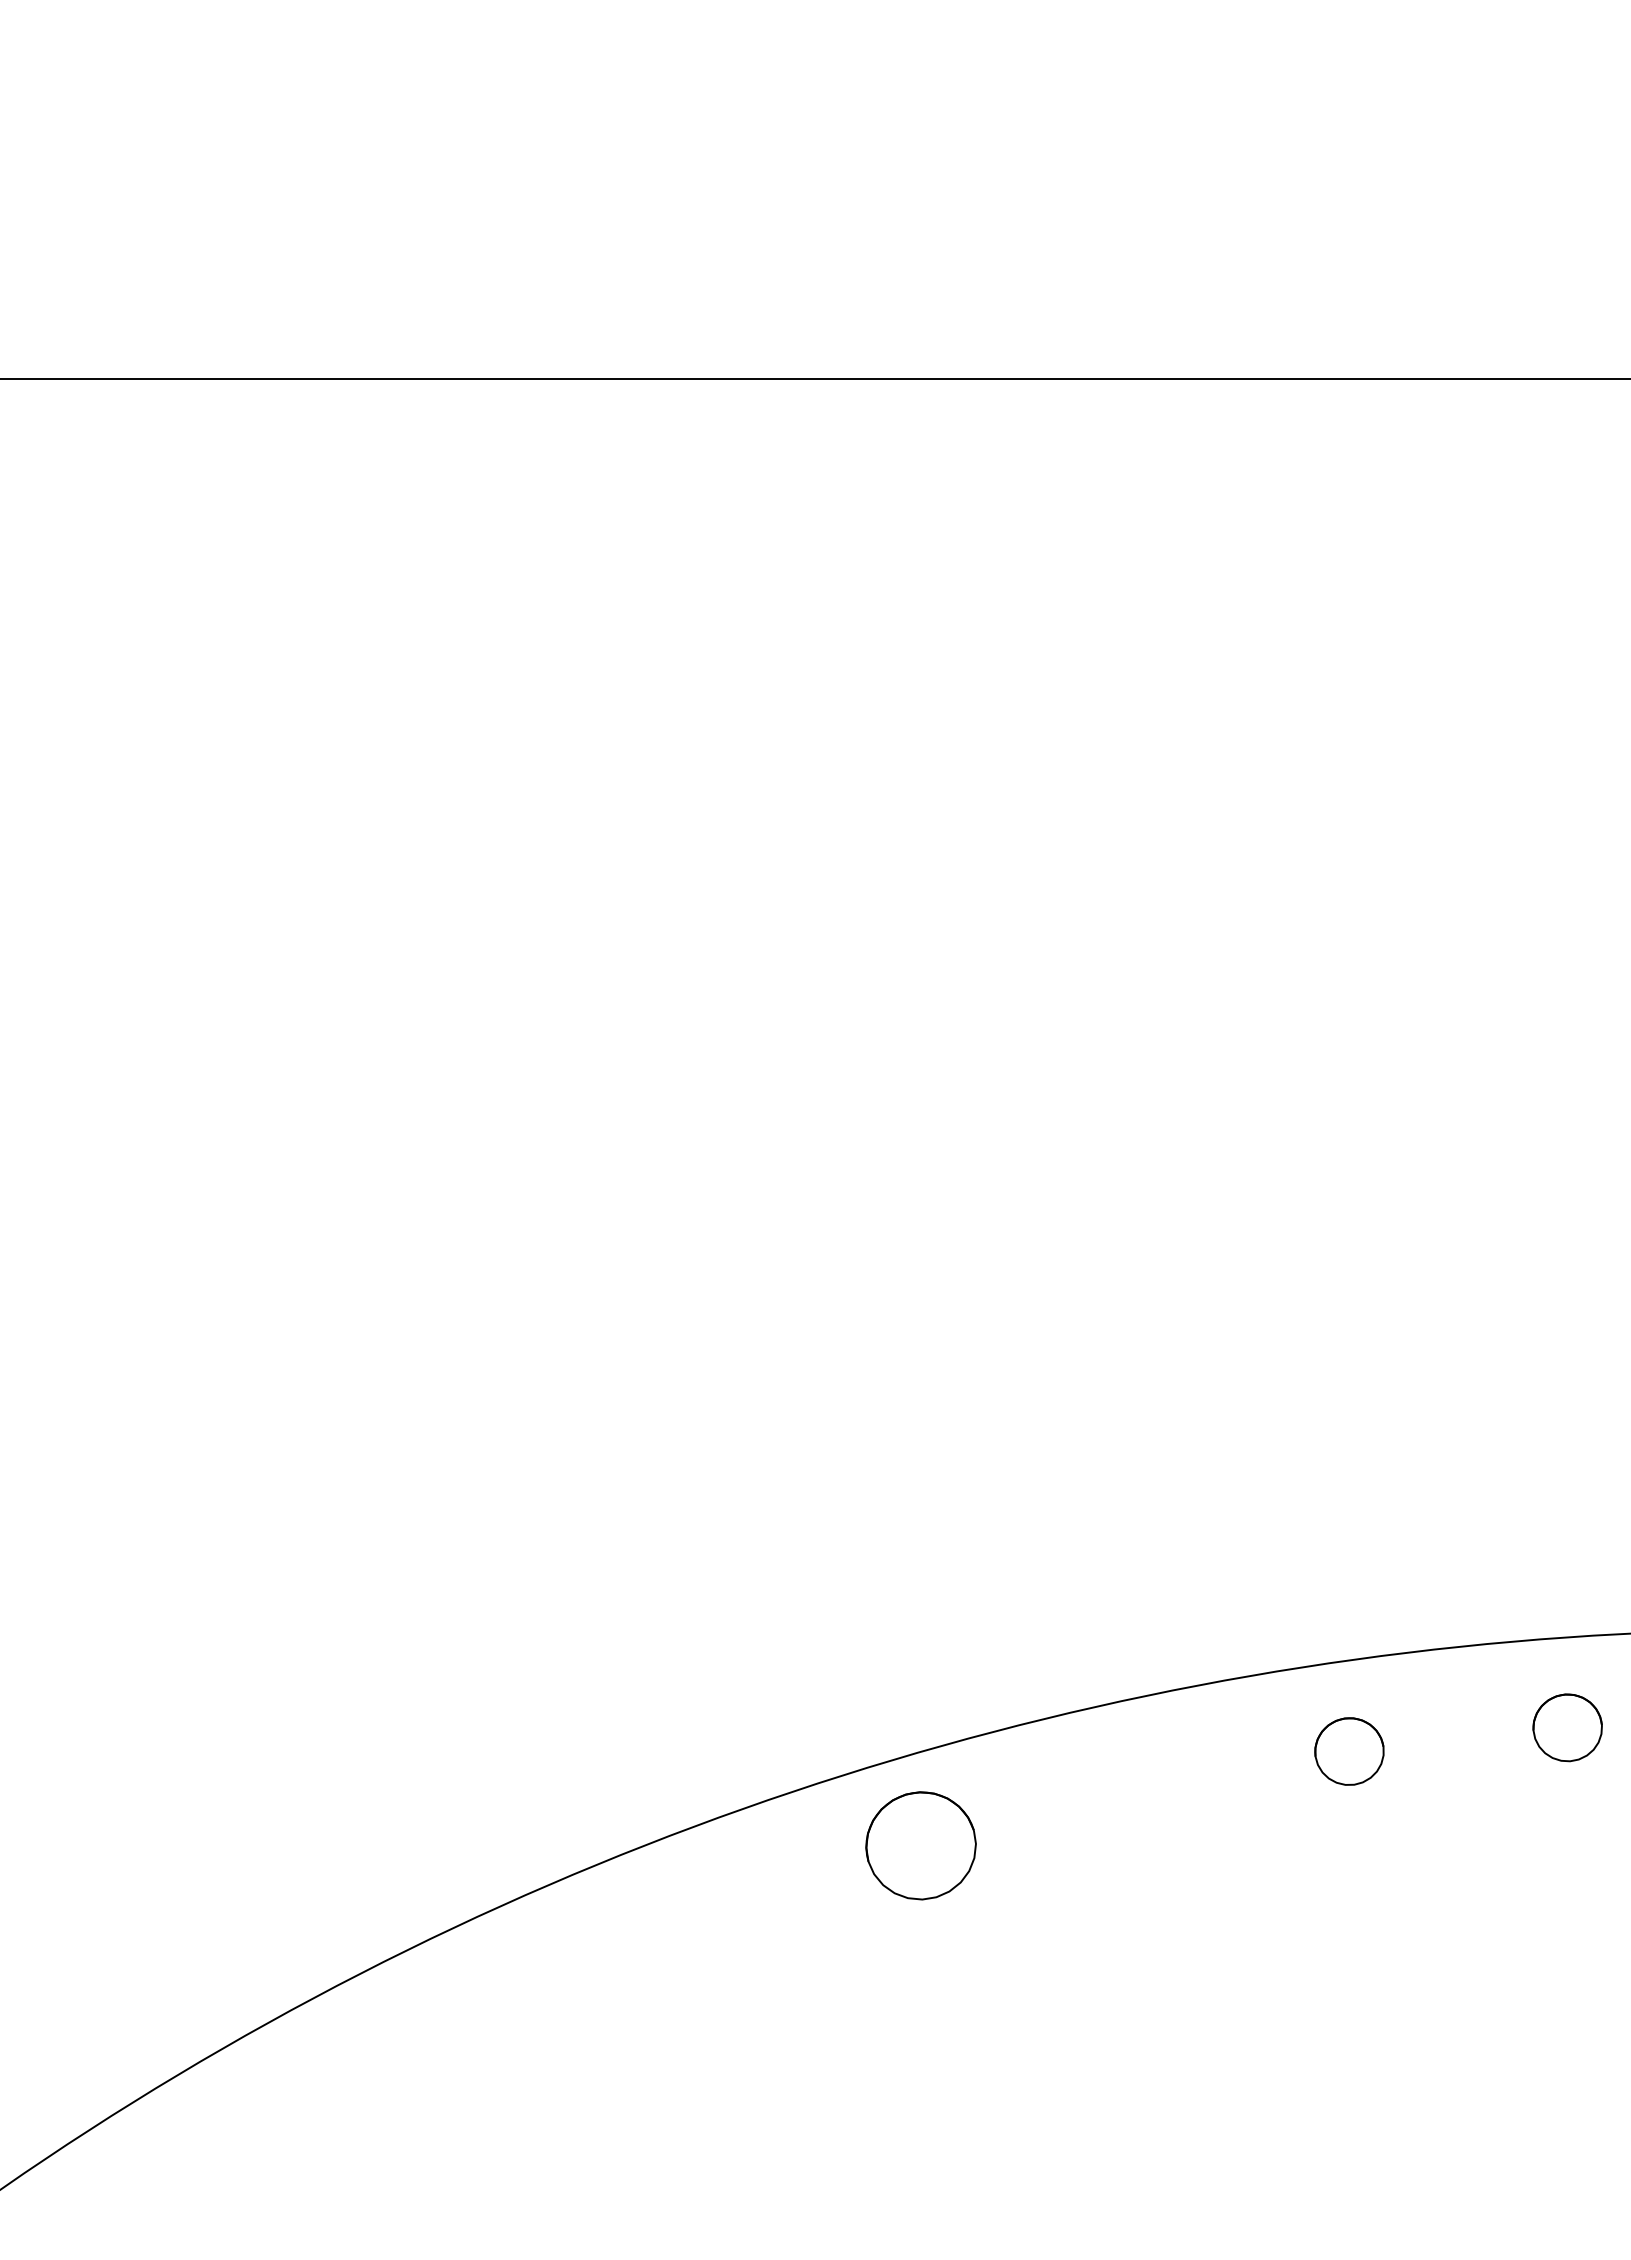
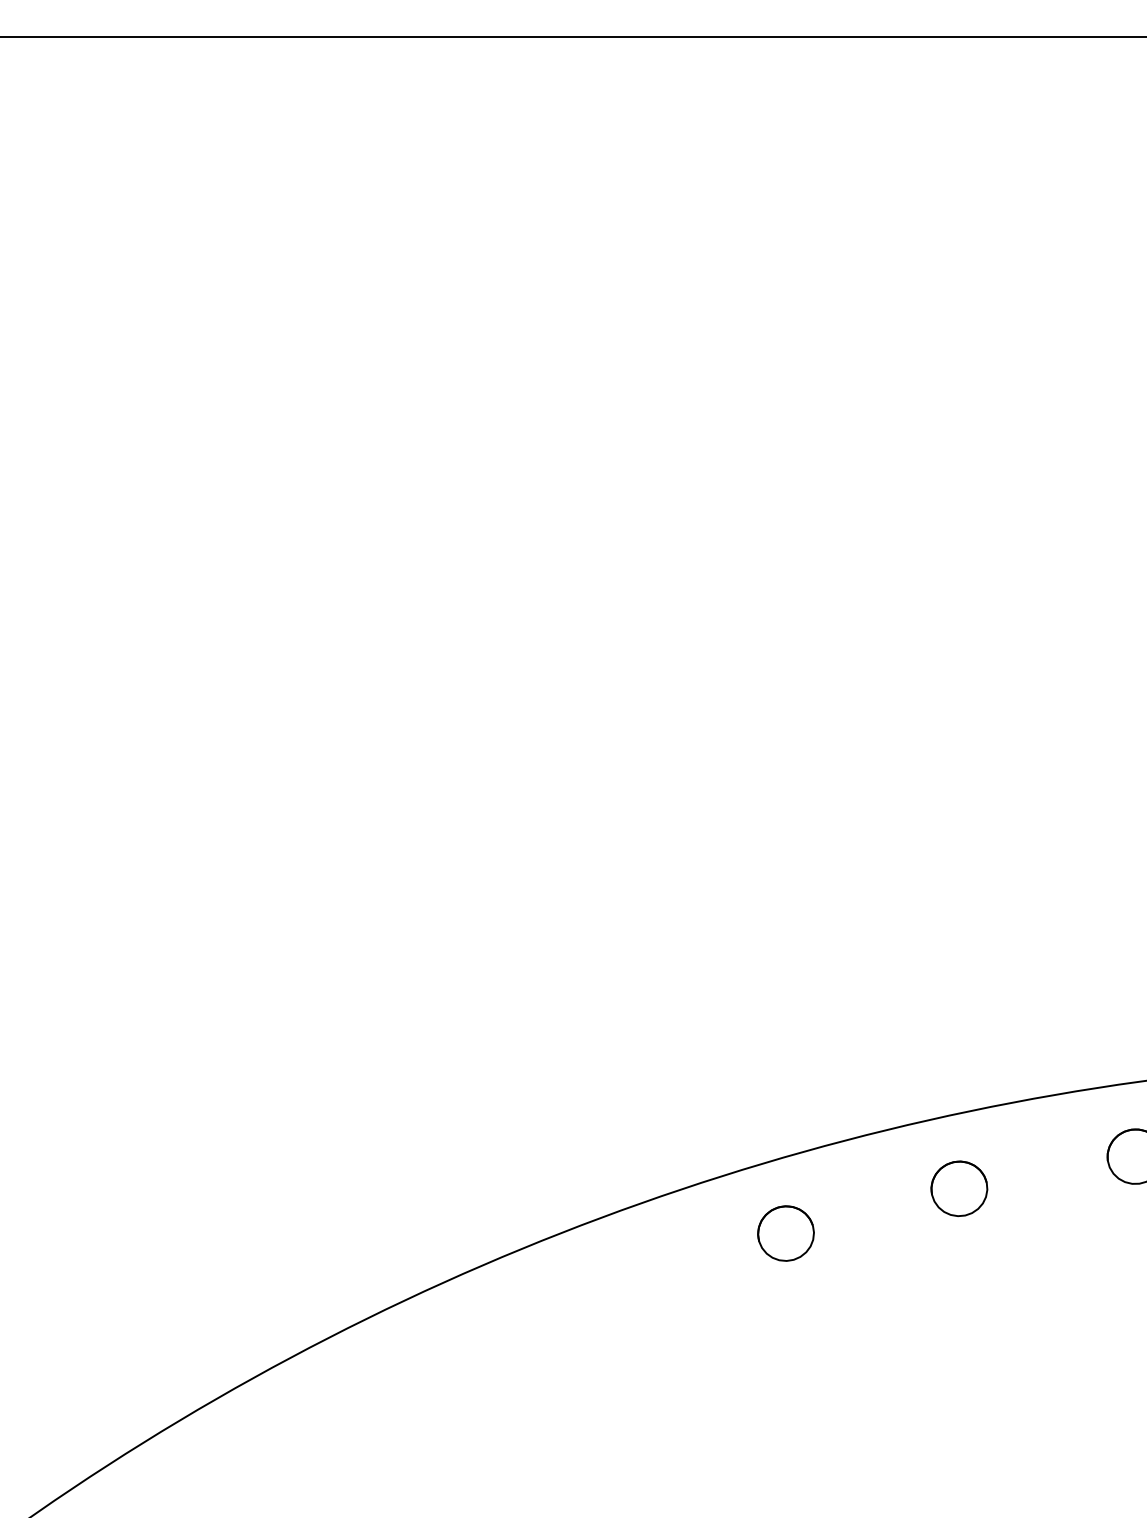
part: (1133, 1790) -> (959, 1188), added
part: (920, 1845) -> (785, 1233), size x0.62

